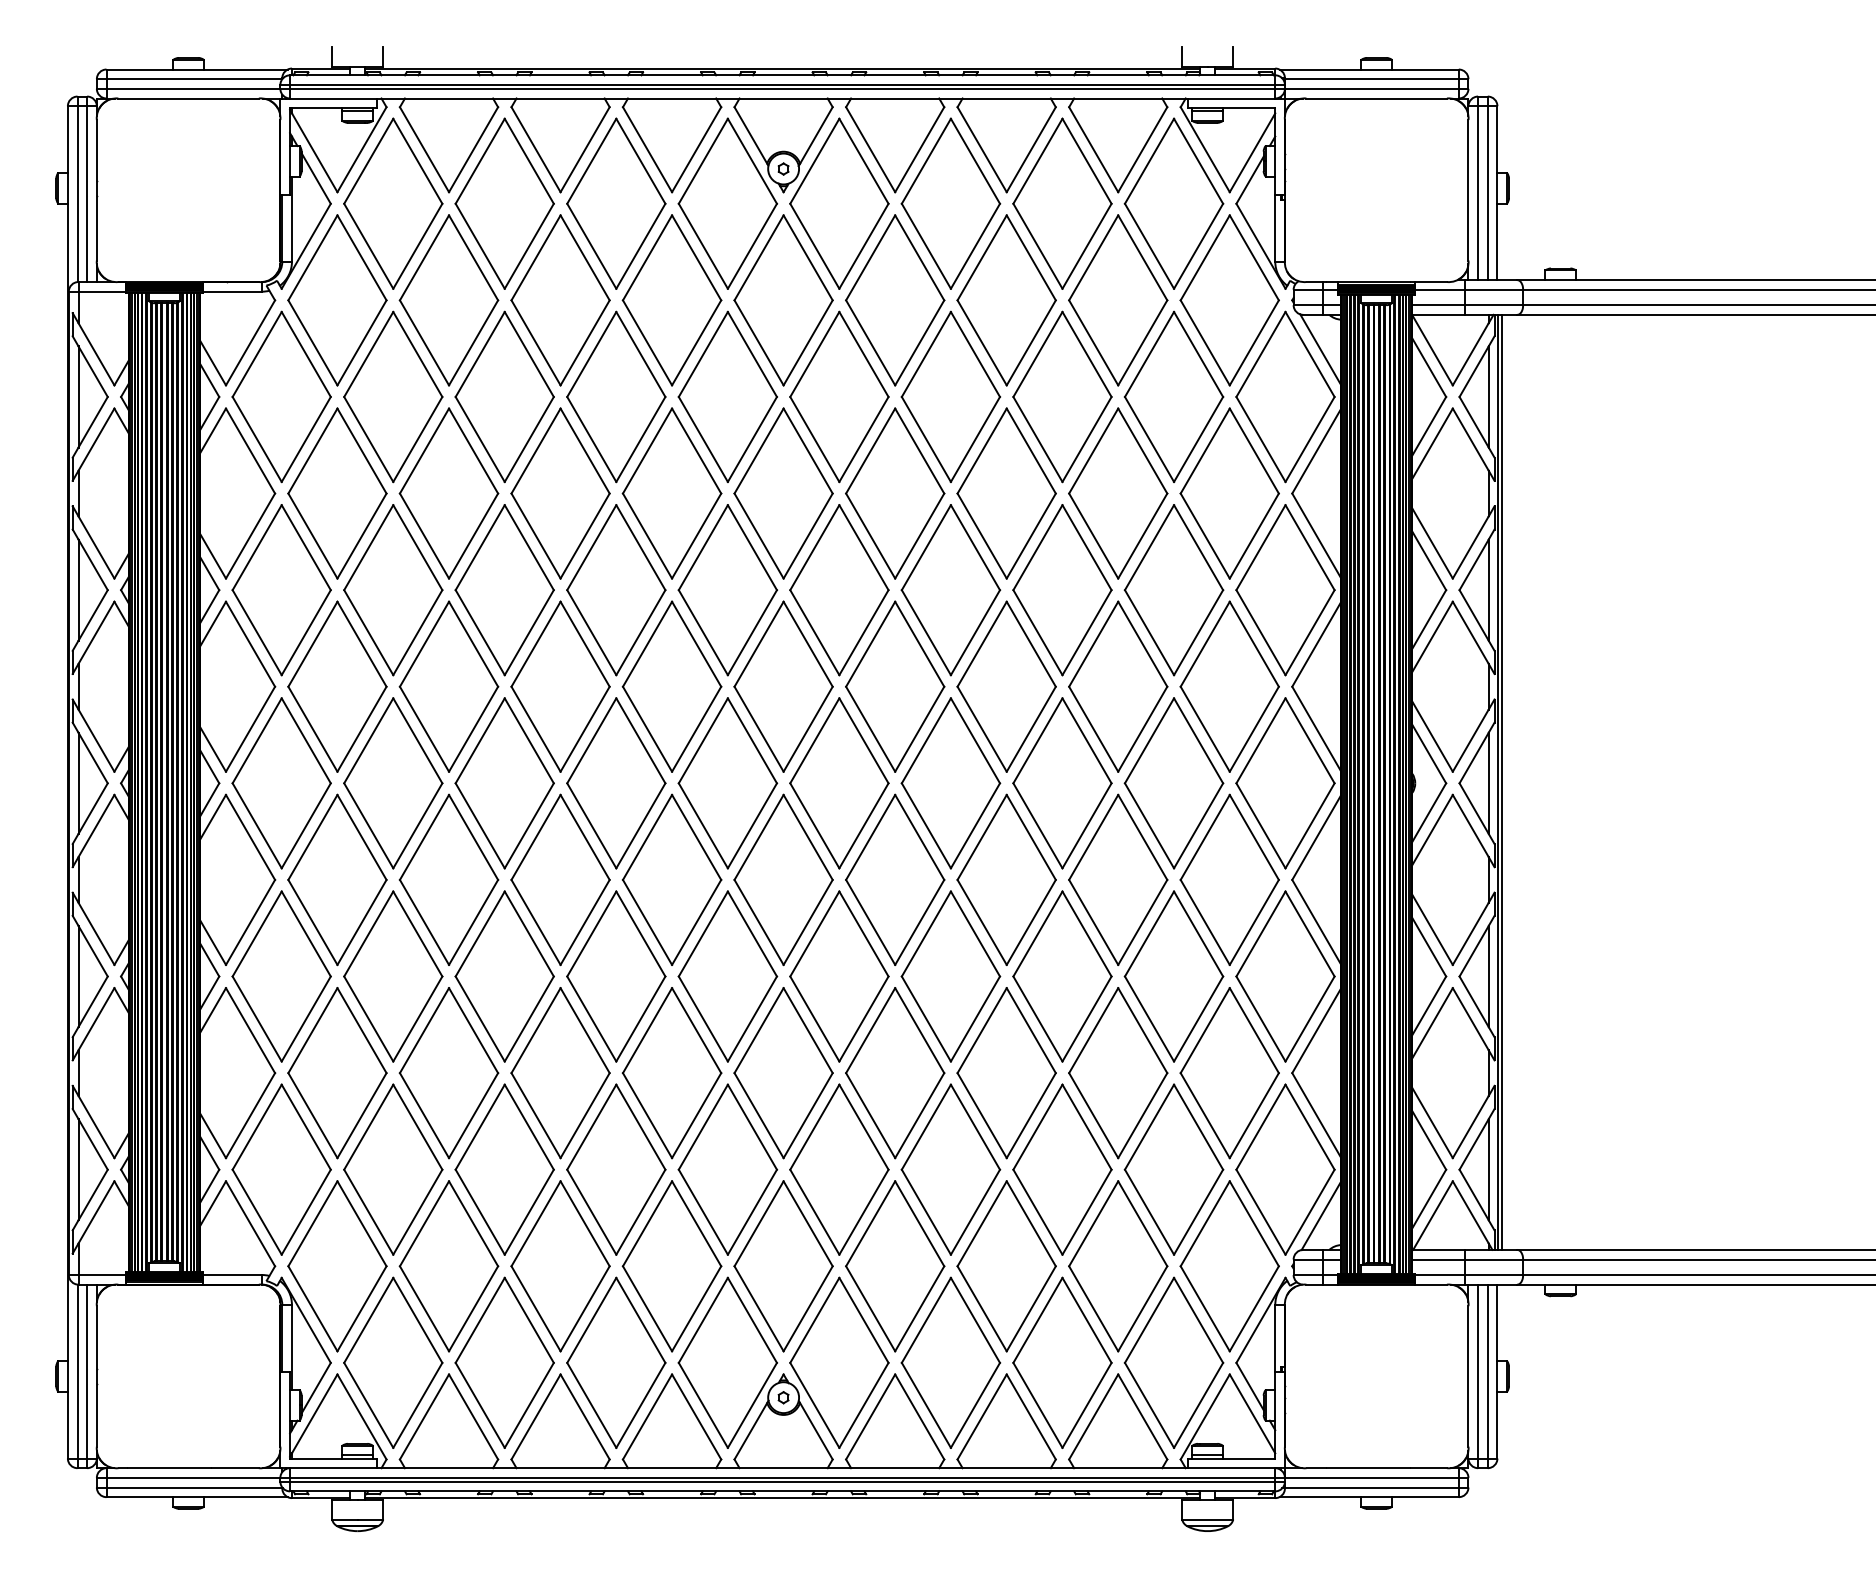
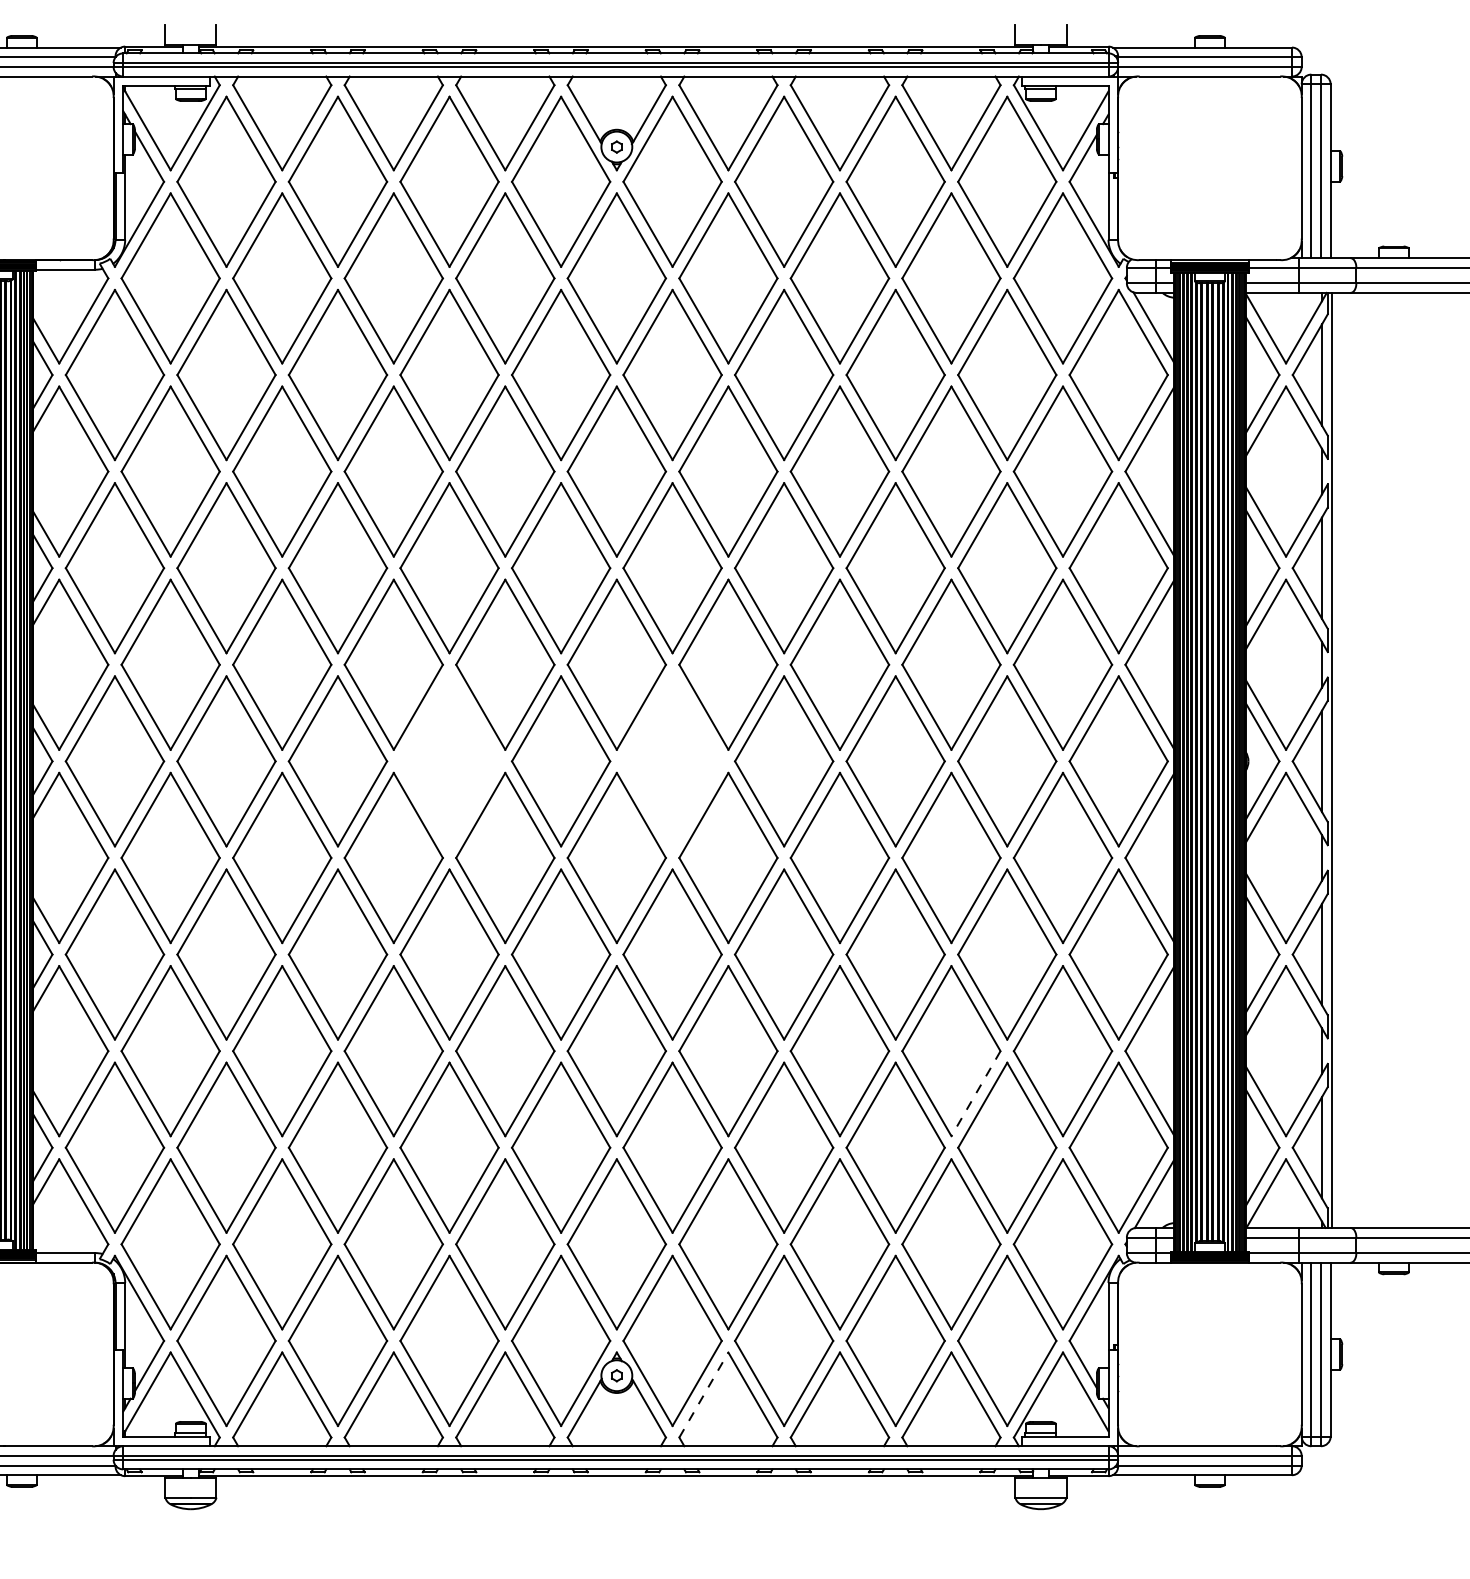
line: (1502, 781) -> (1335, 759), removed
part: (616, 783) -> (449, 761), removed
part: (839, 783) -> (672, 761), removed
line: (1142, 1116) -> (975, 1094), solid -> dashed
line: (870, 1416) -> (703, 1394), solid -> dashed

